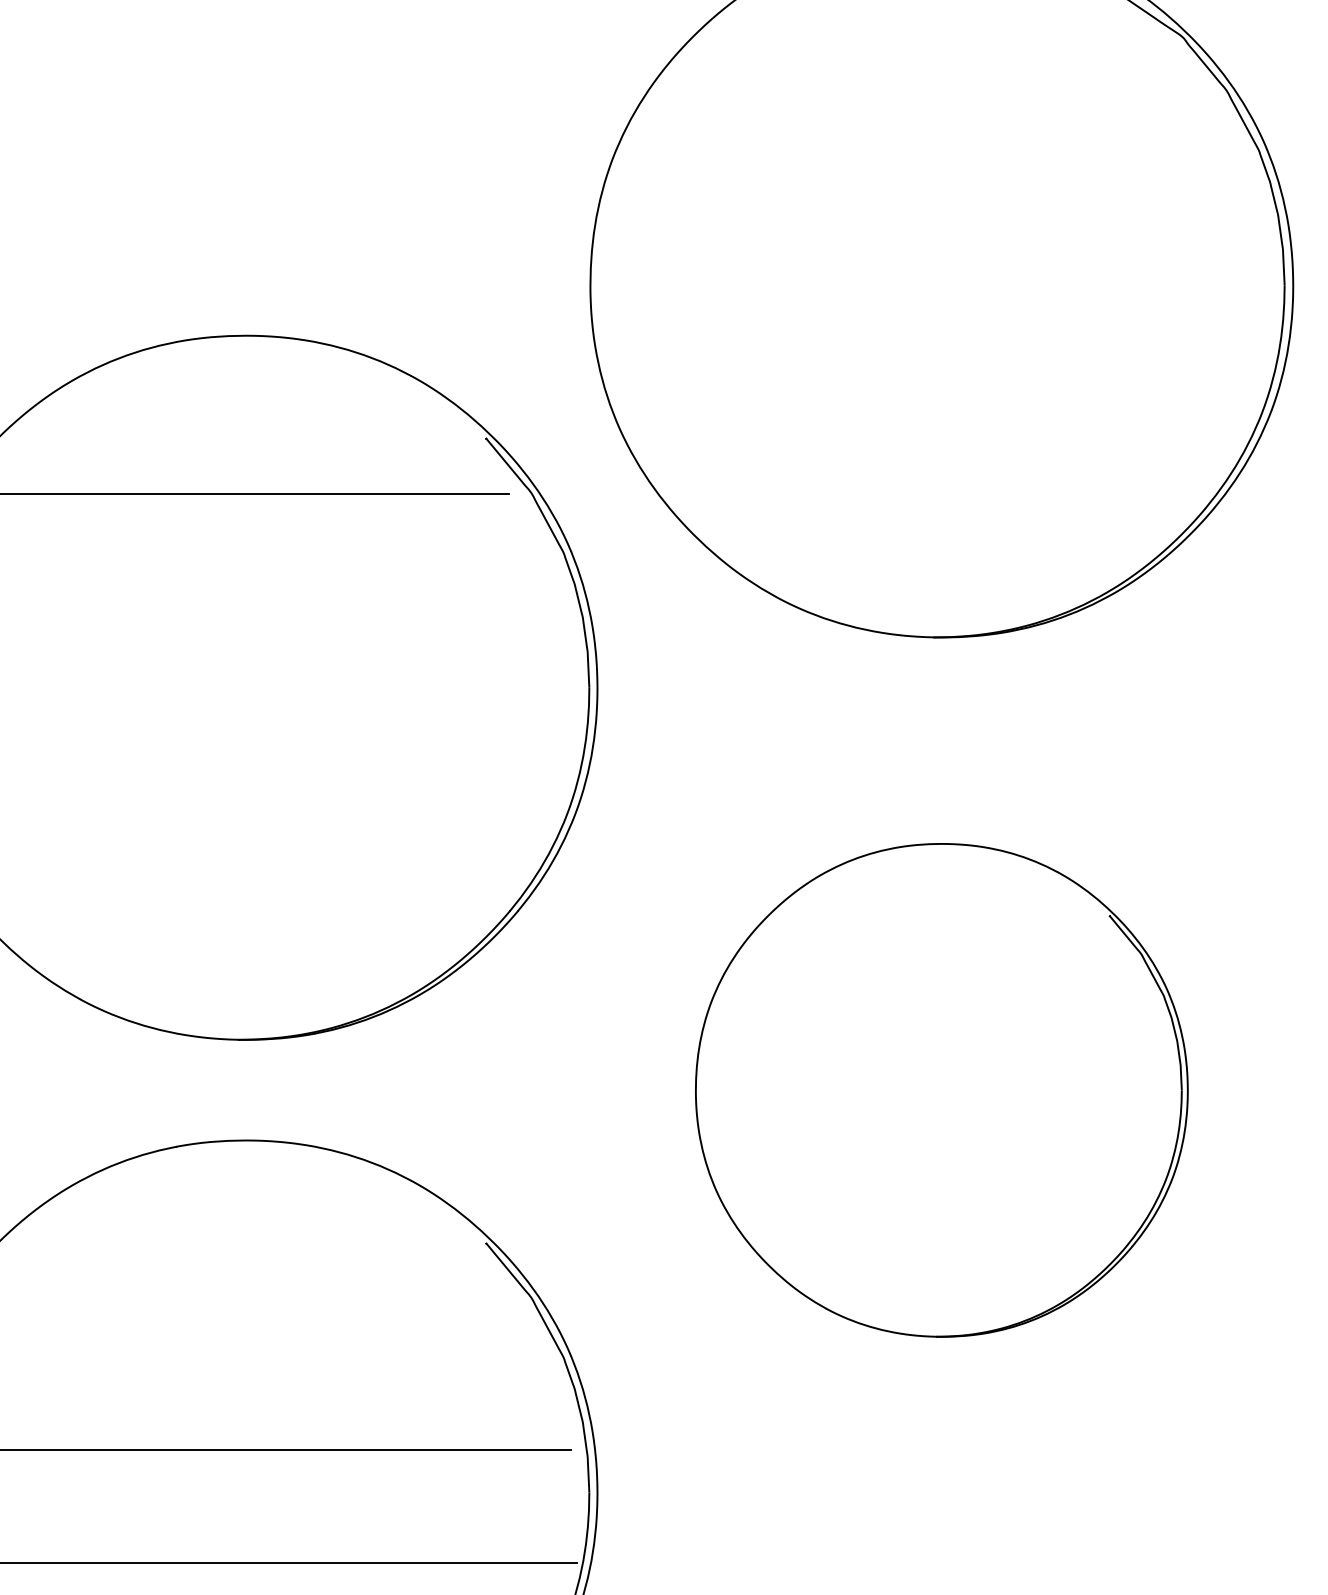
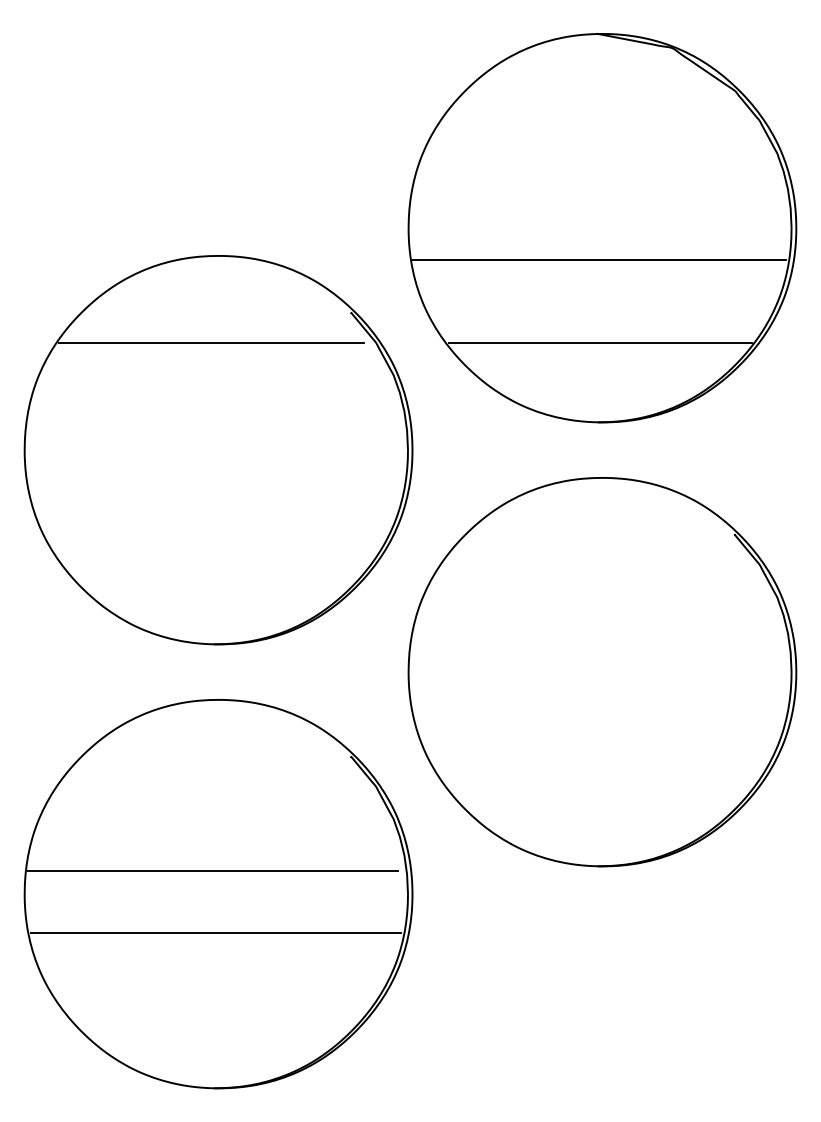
line: (936, 344) -> (599, 260), added
line: (936, 494) -> (599, 343), added
part: (941, 1090) -> (602, 672), size x1.43

